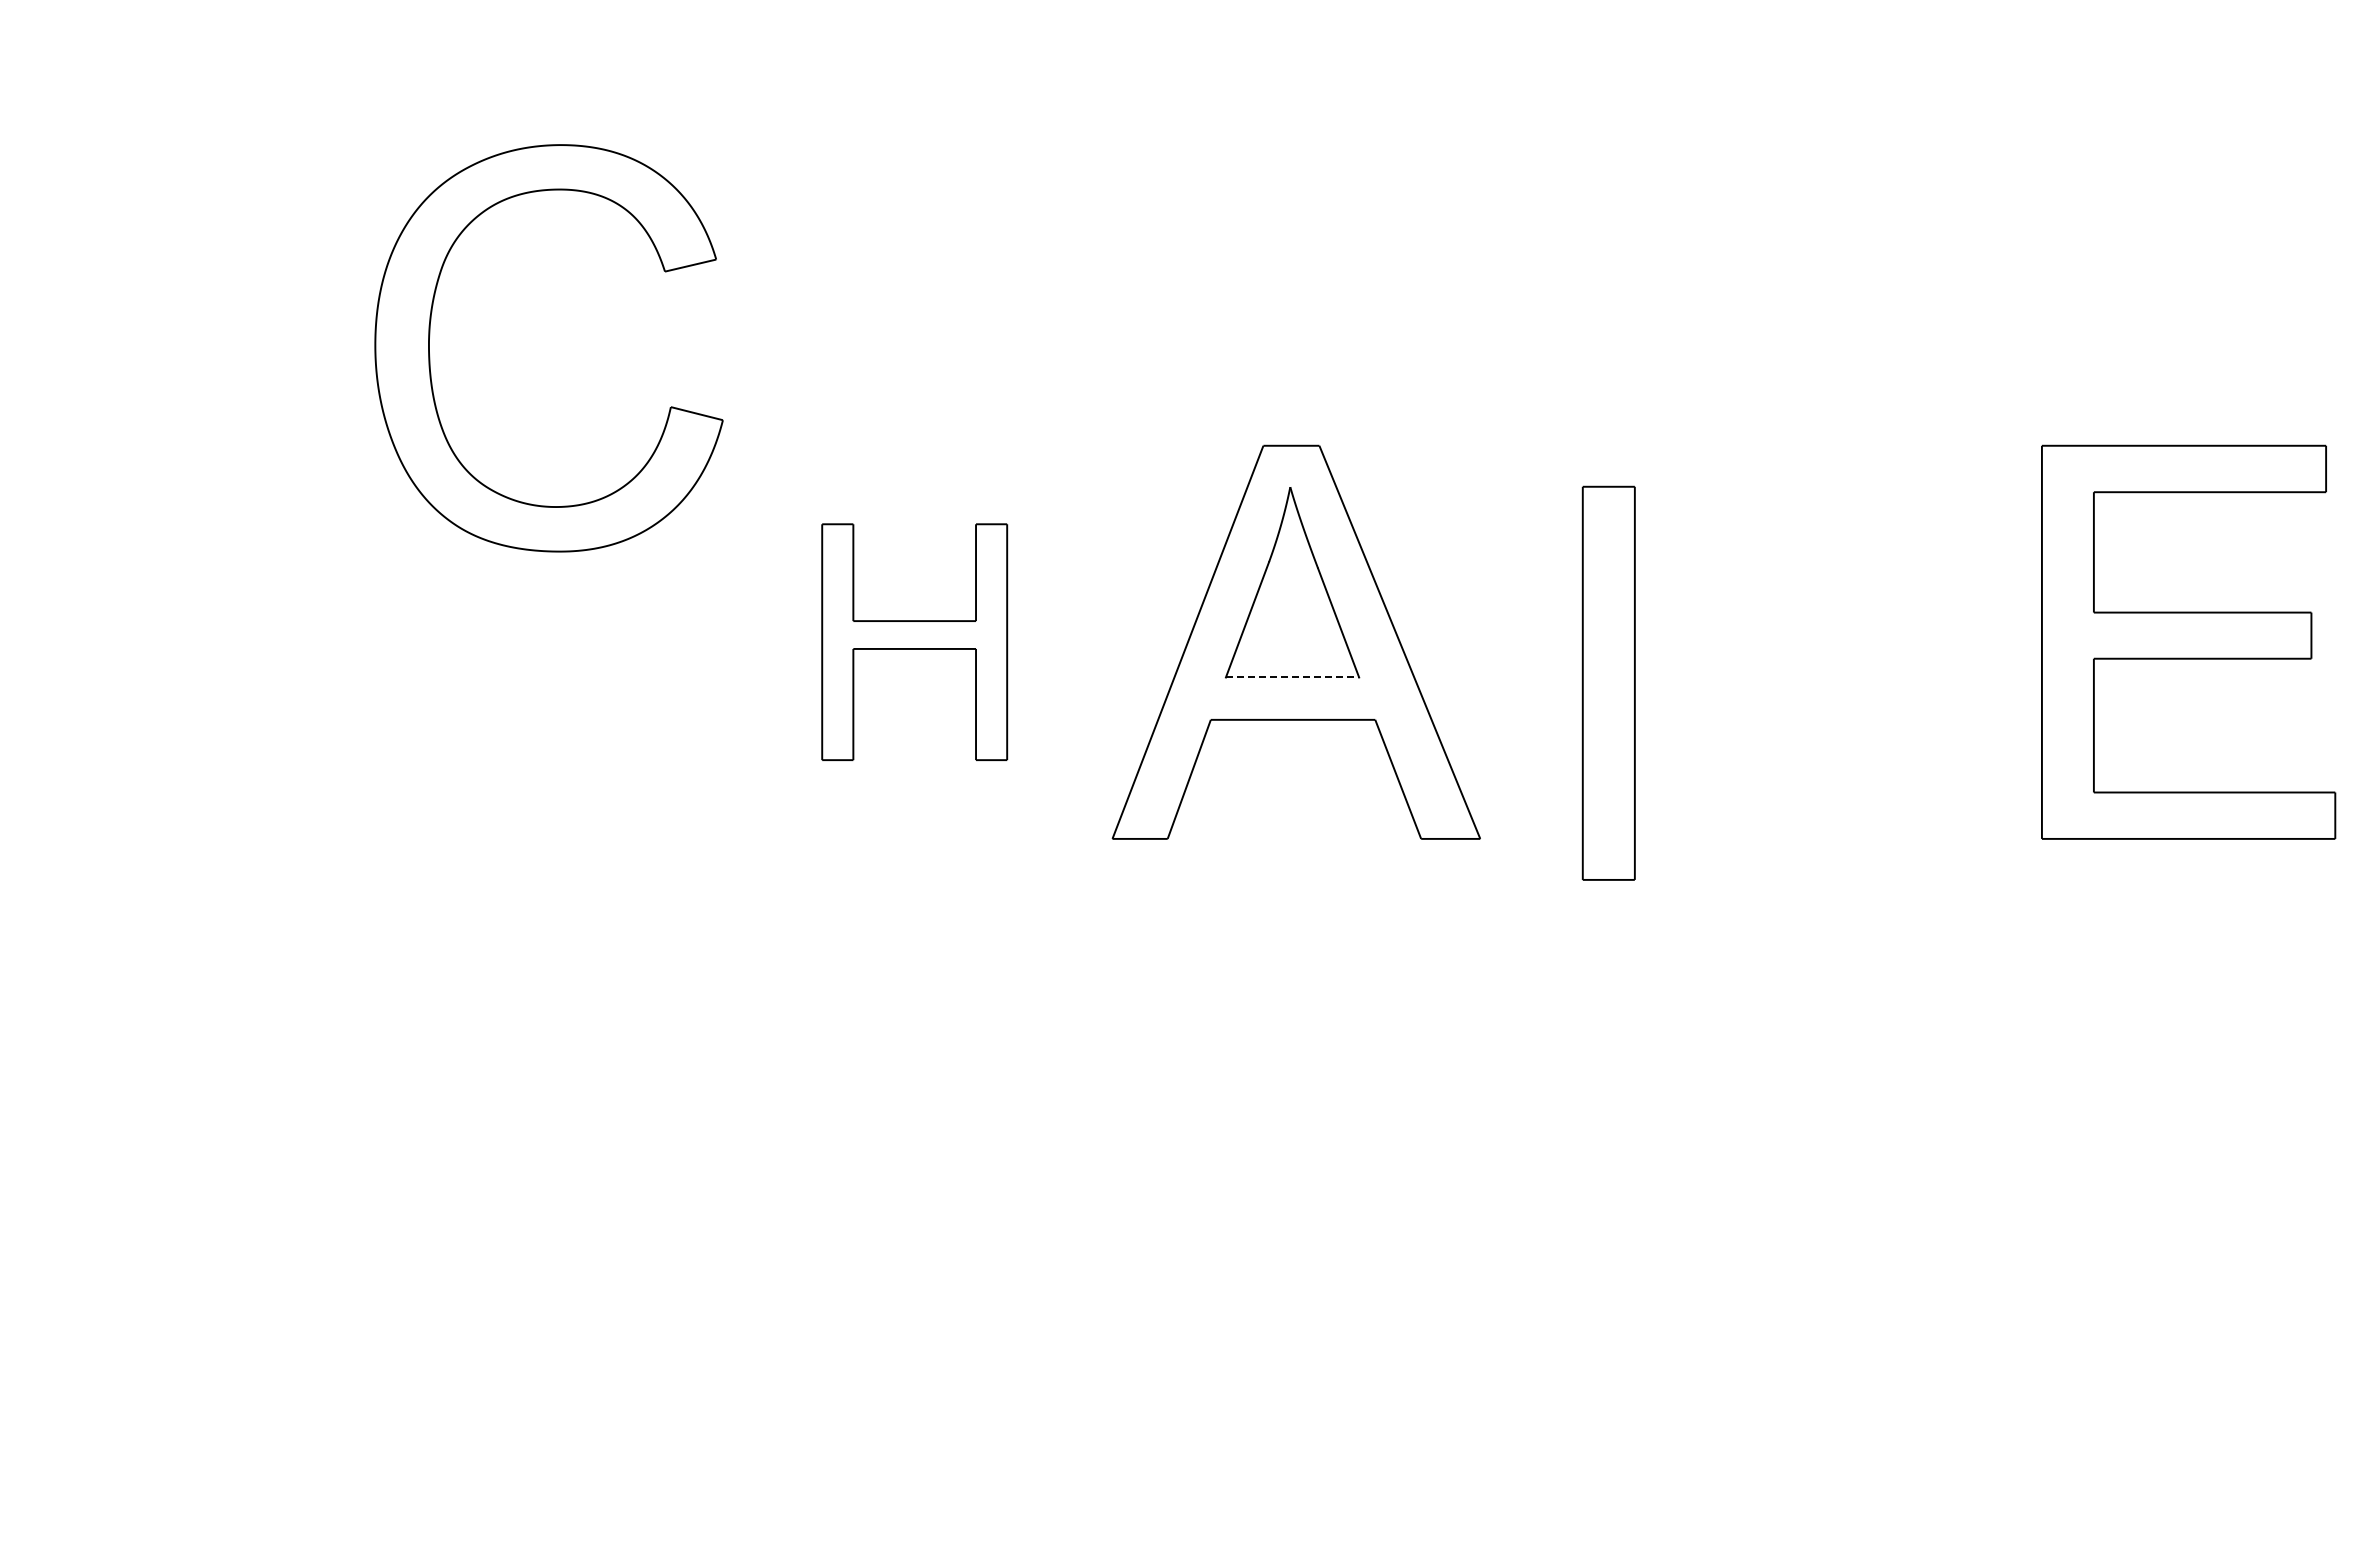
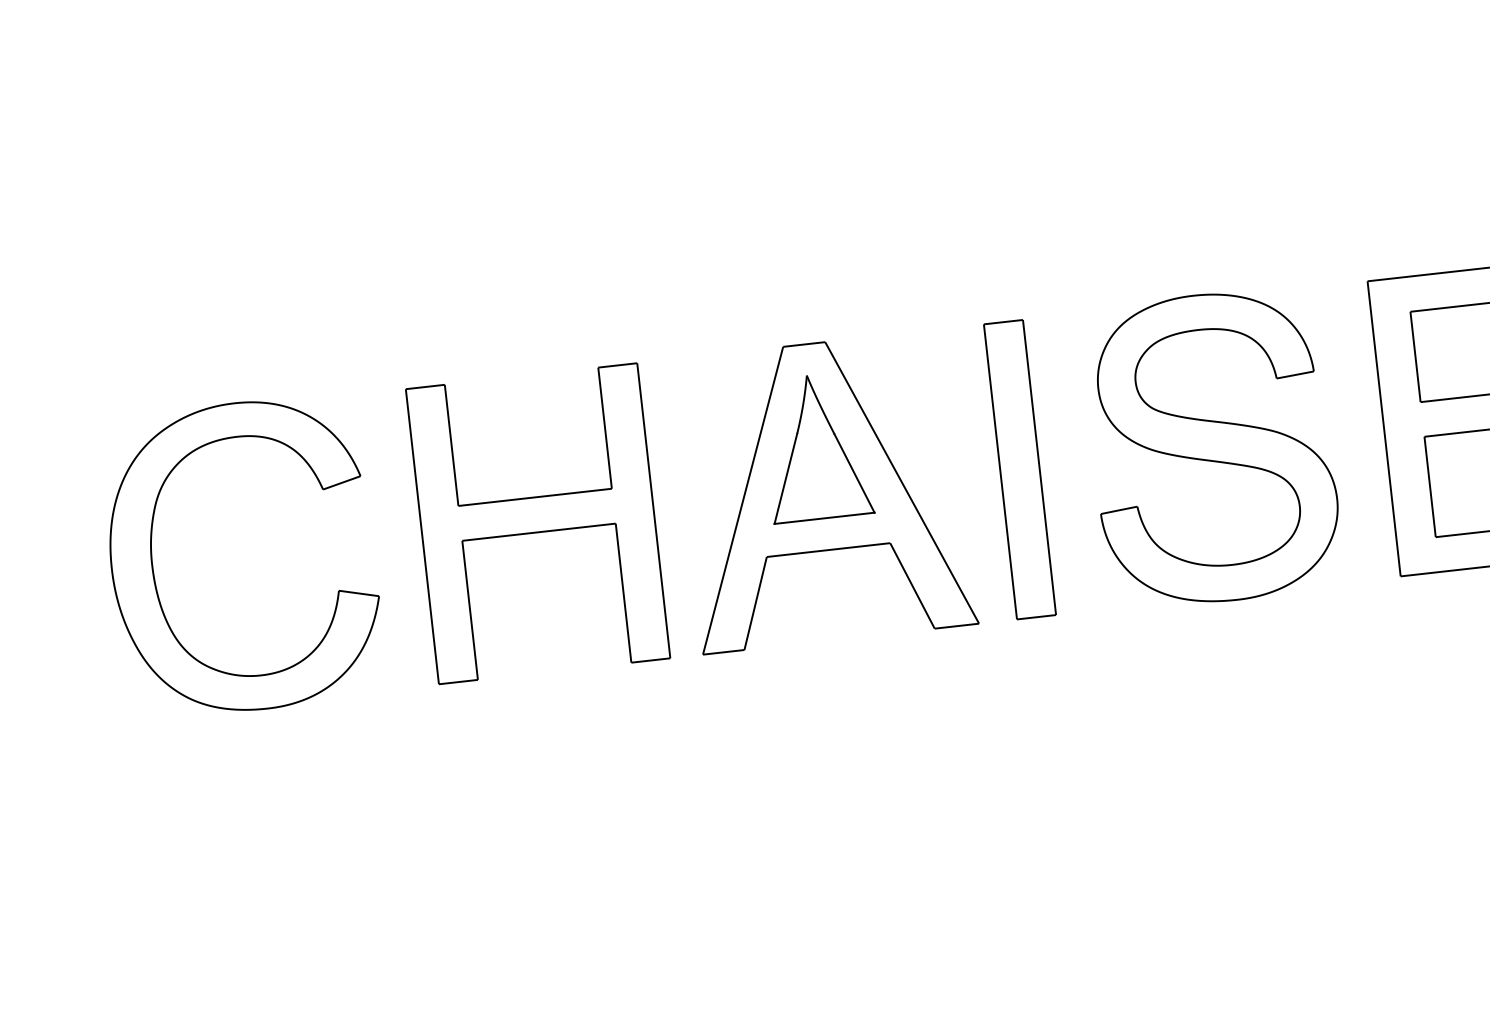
part: (430, 356) -> (154, 573), moved
part: (914, 641) -> (537, 523), size x1.67
part: (1813, 642) -> (1212, 448), added
line: (1292, 677) -> (824, 518), dashed -> solid
part: (1608, 682) -> (1019, 469), moved

